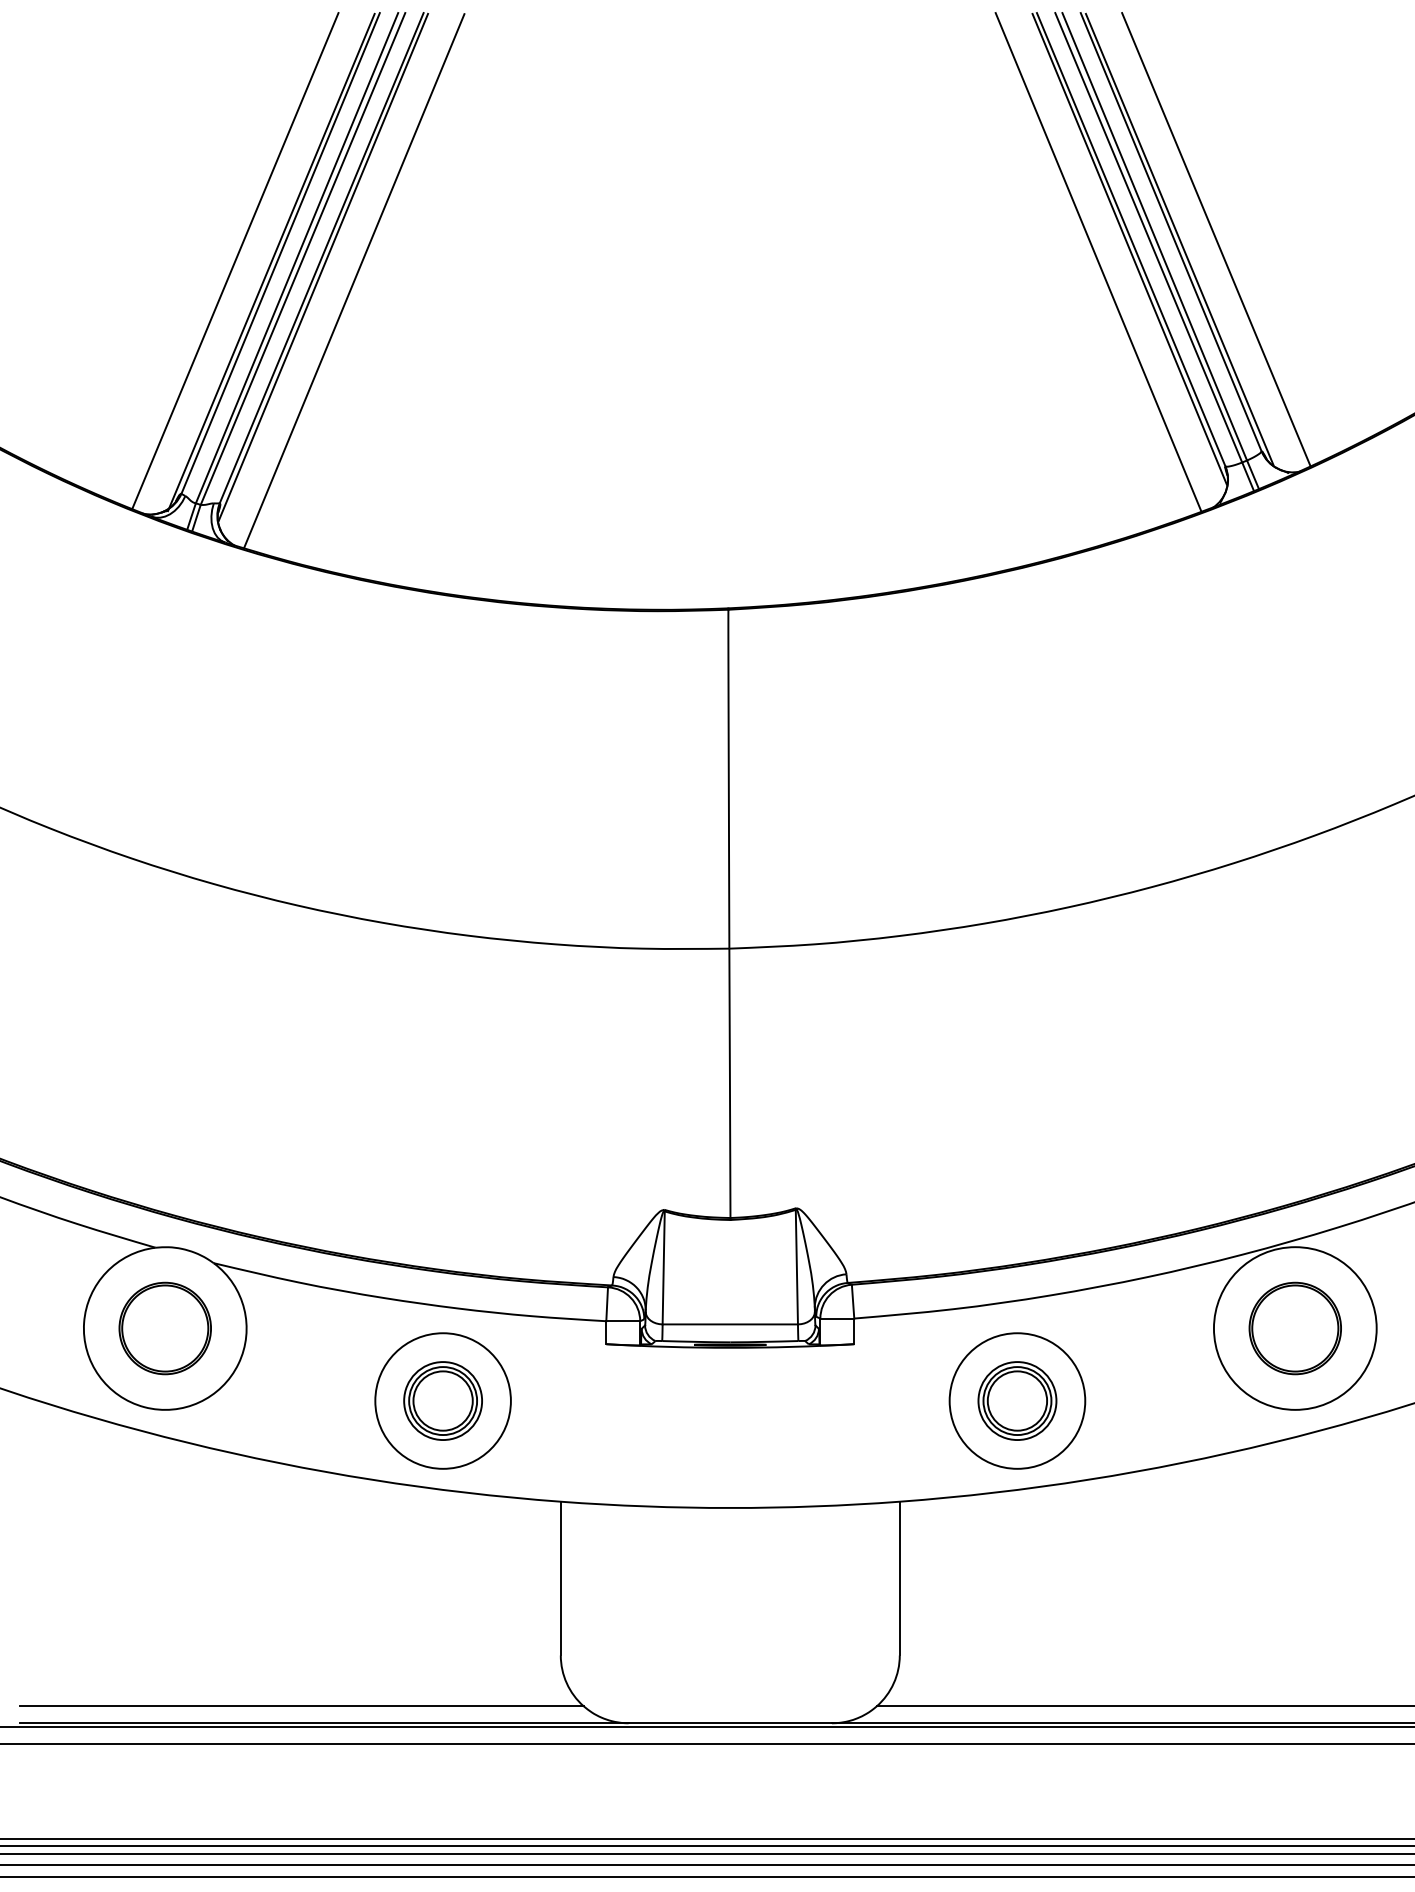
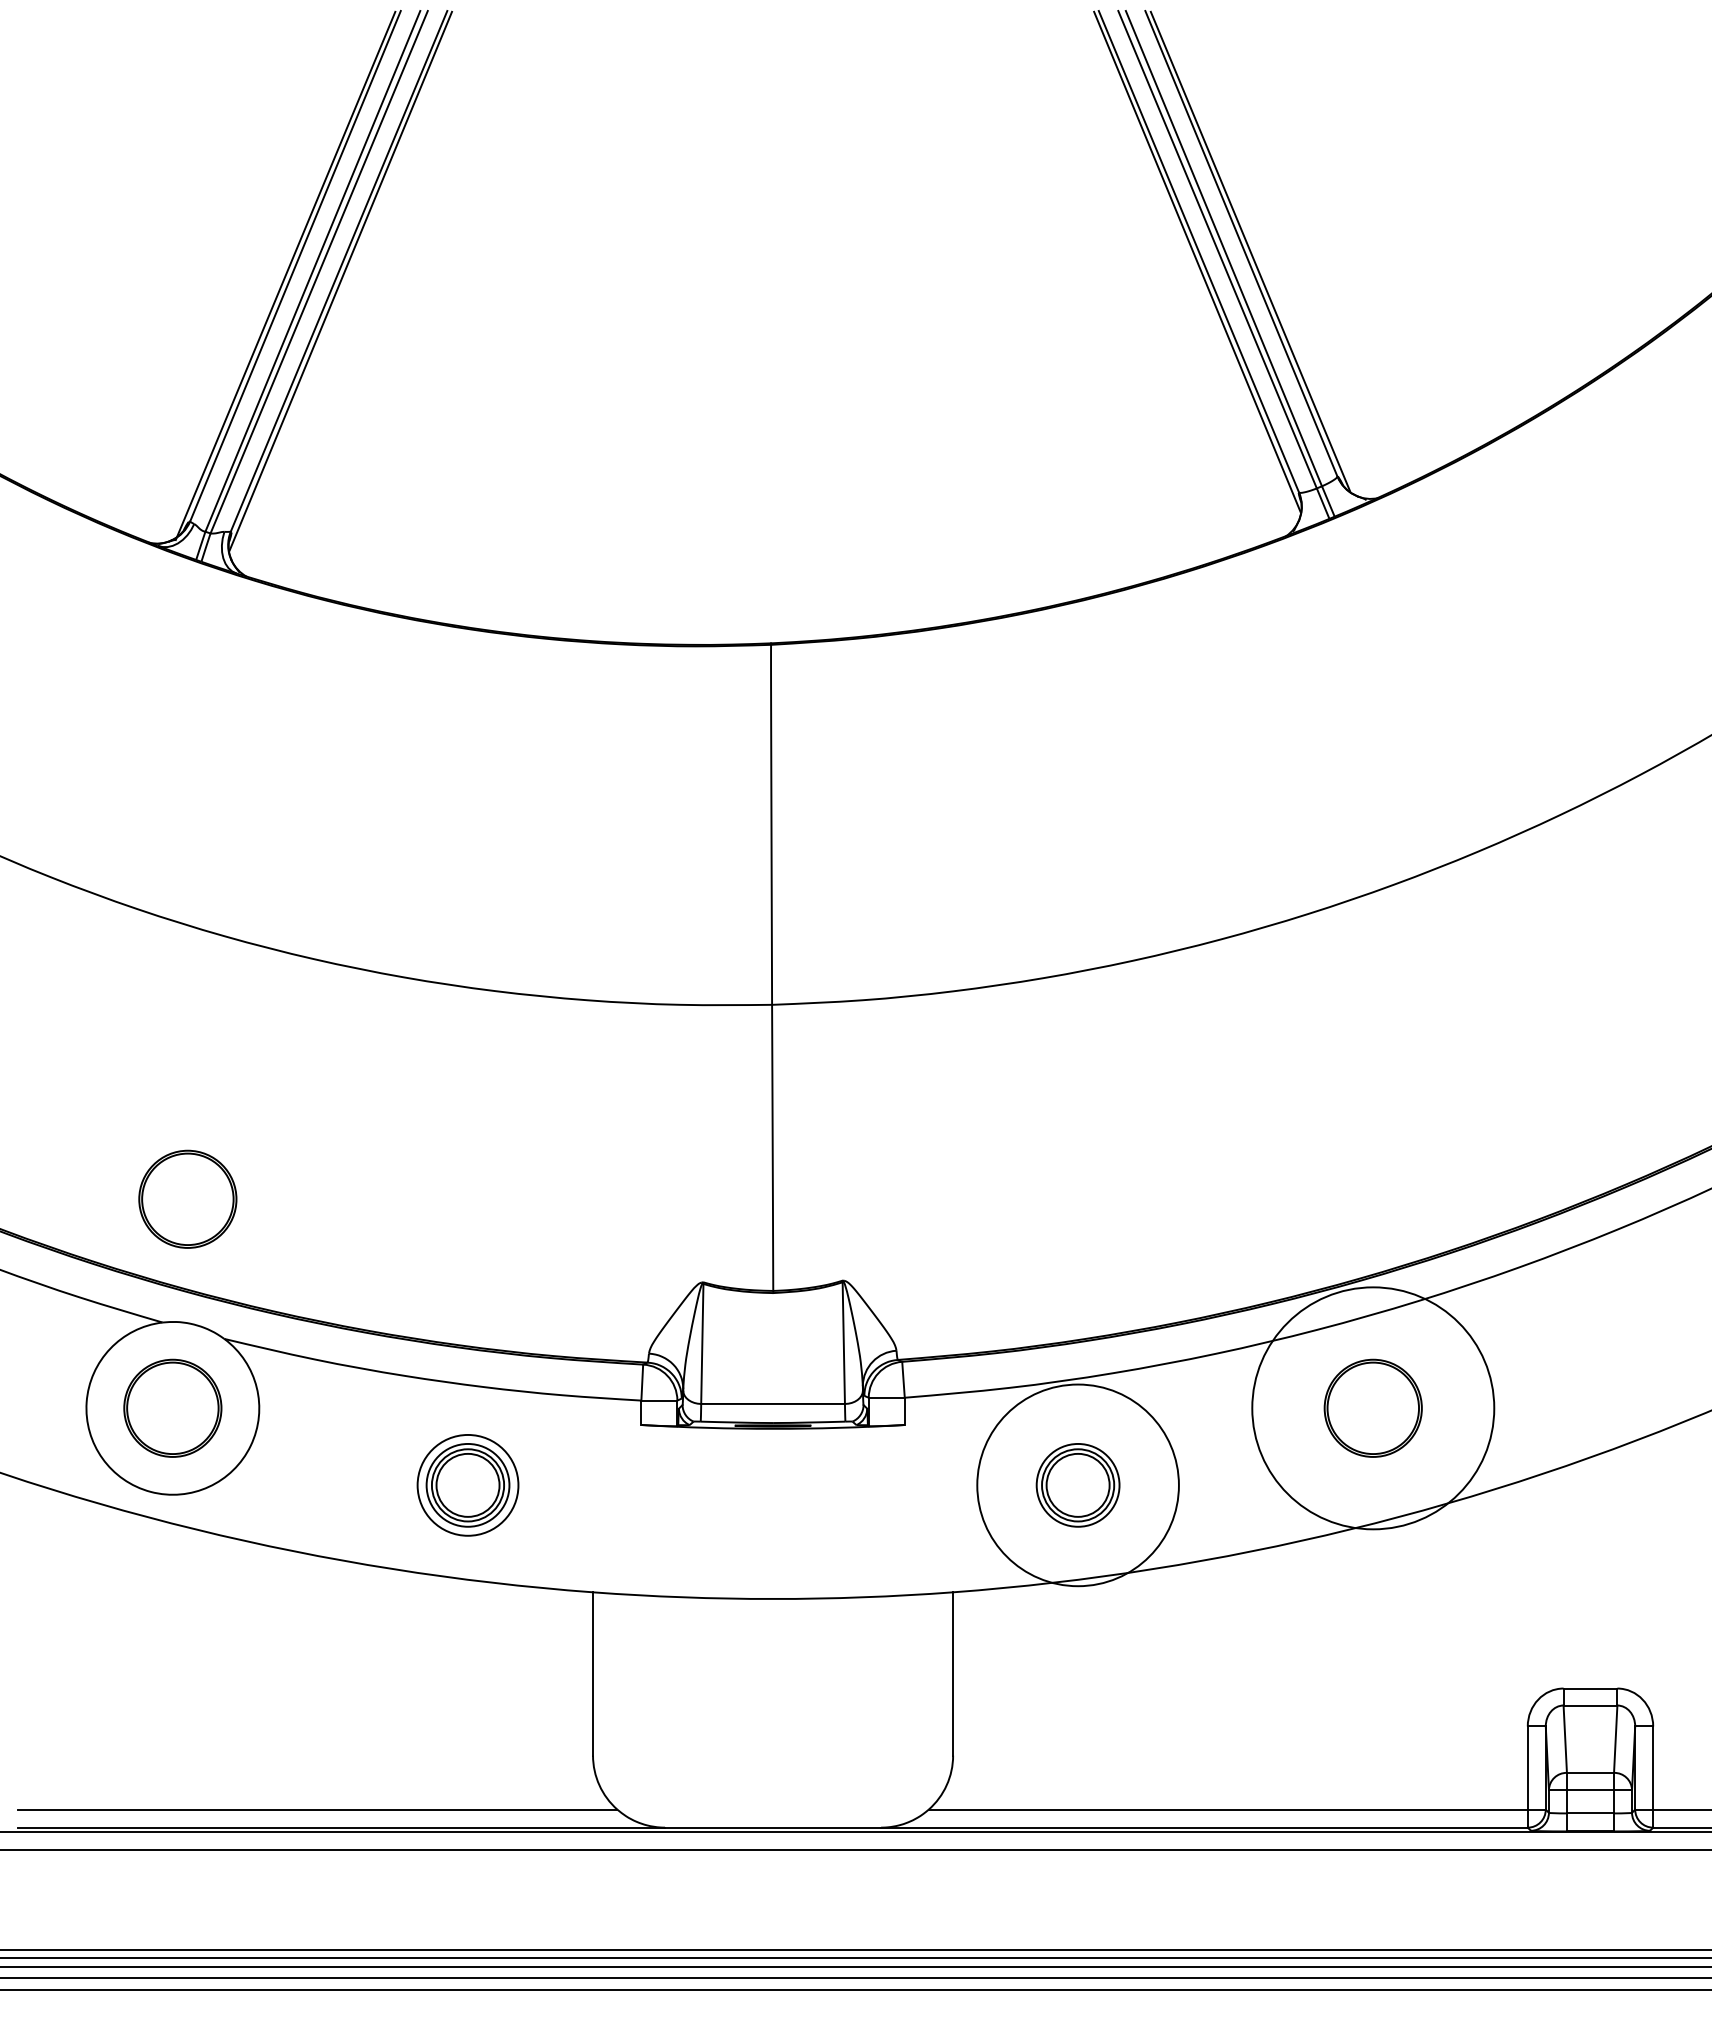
line: (1216, 239) -> (1289, 251), removed
line: (234, 260) -> (246, 273), removed
line: (1098, 262) -> (1164, 275), removed
line: (354, 280) -> (373, 295), removed
part: (179, 1130) -> (187, 1198), added
circle: (1294, 1327) -> (1372, 1407), size x1.4
circle: (443, 1401) -> (468, 1485), size x0.7
circle: (1017, 1401) -> (1078, 1485), size x1.4

